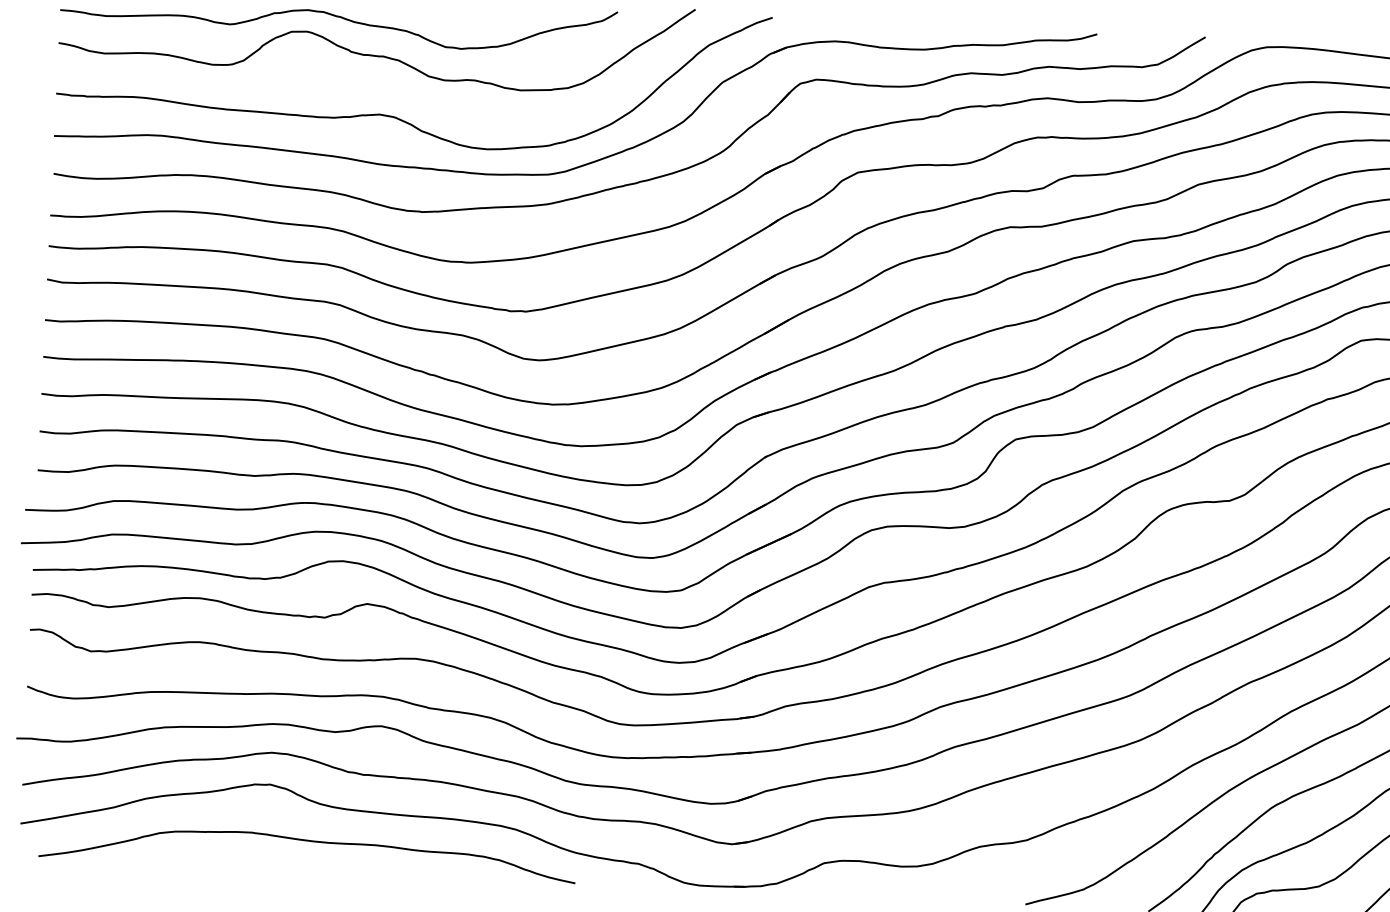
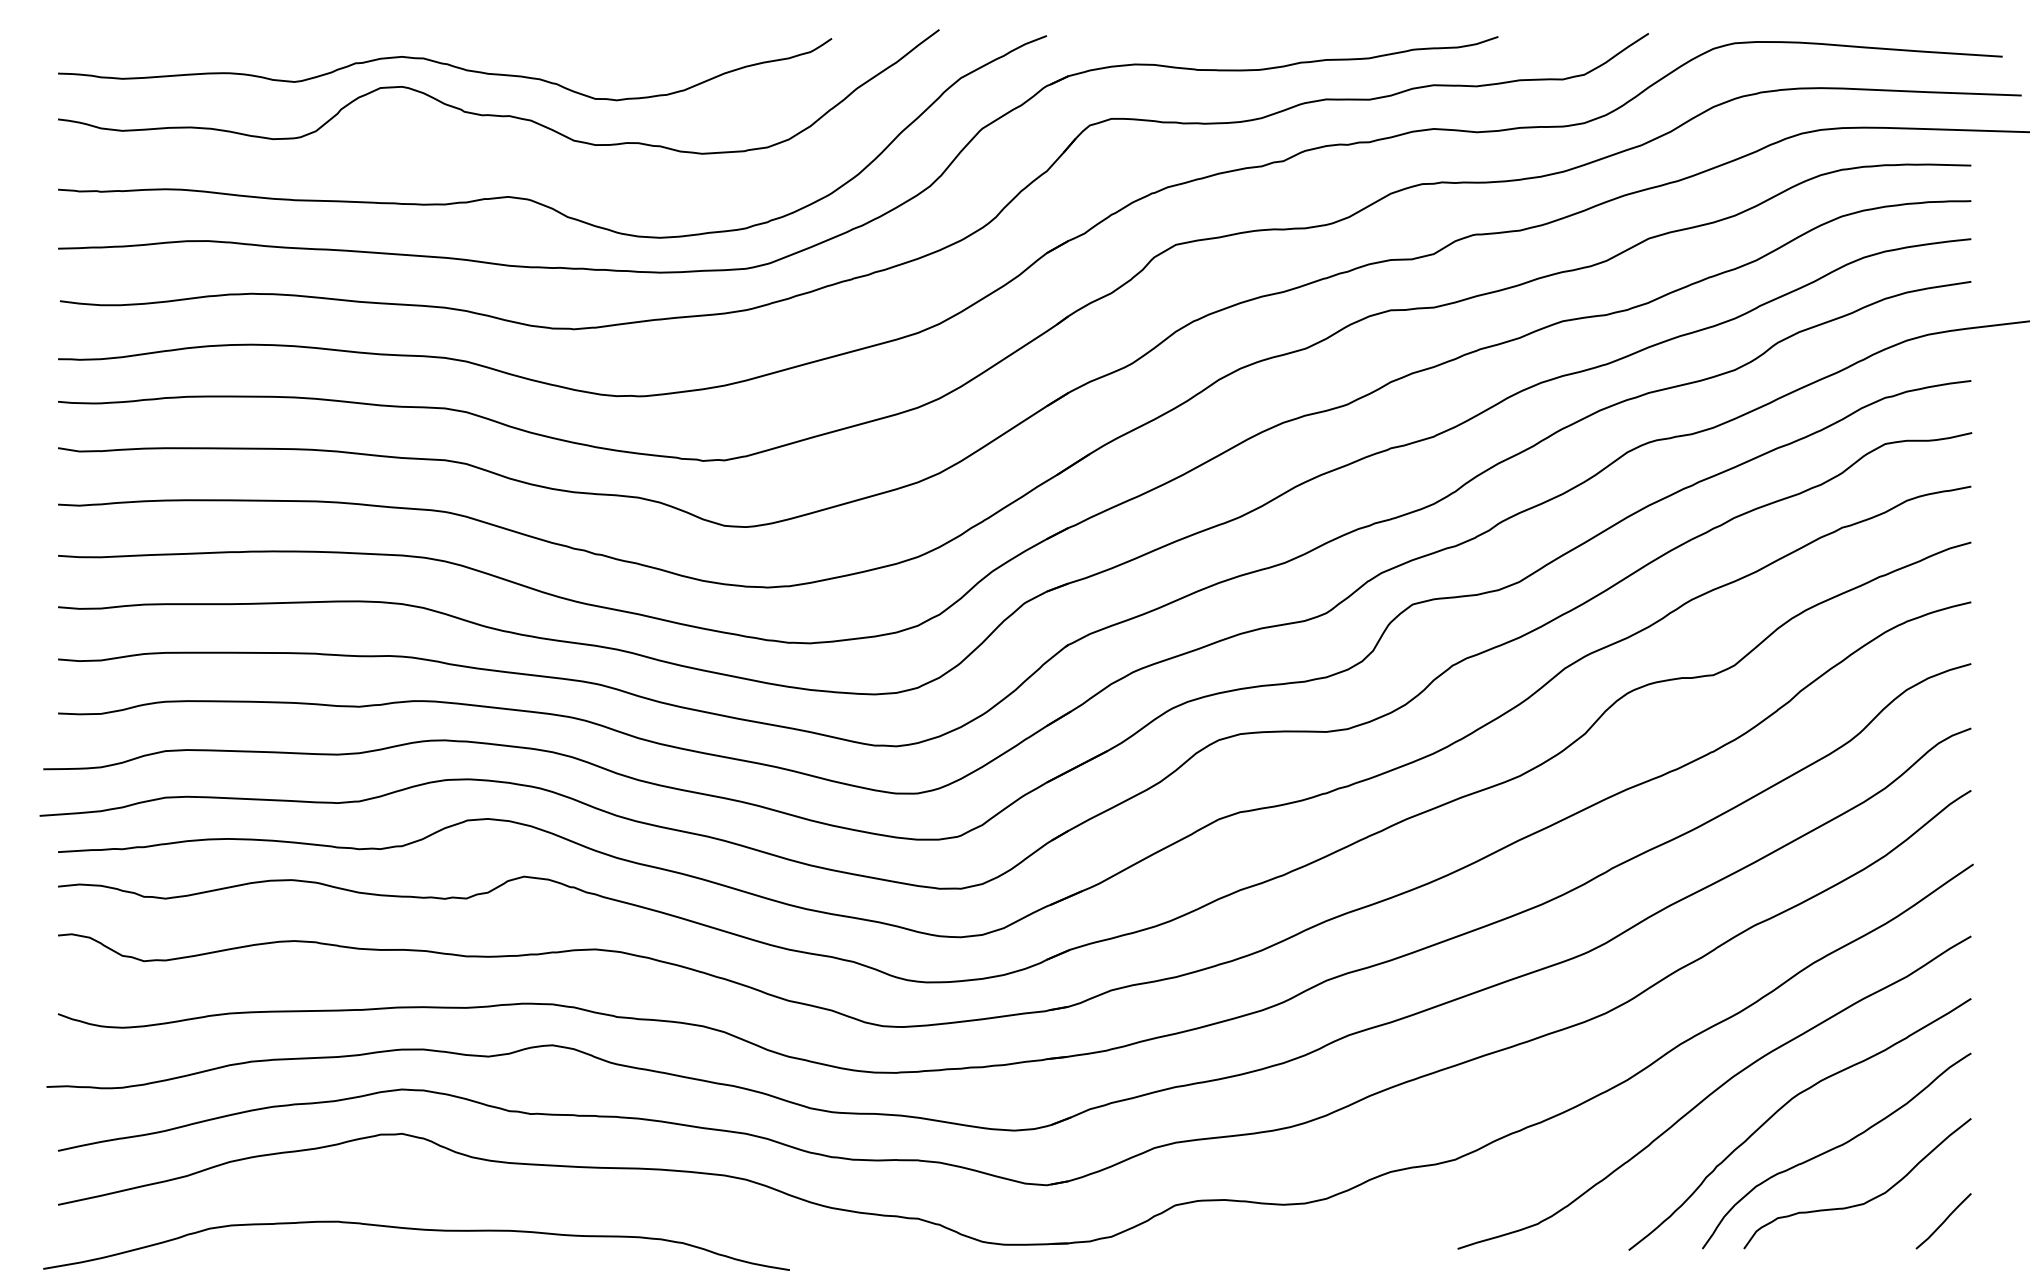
curve: (308, 841) -> (417, 1230), moved

